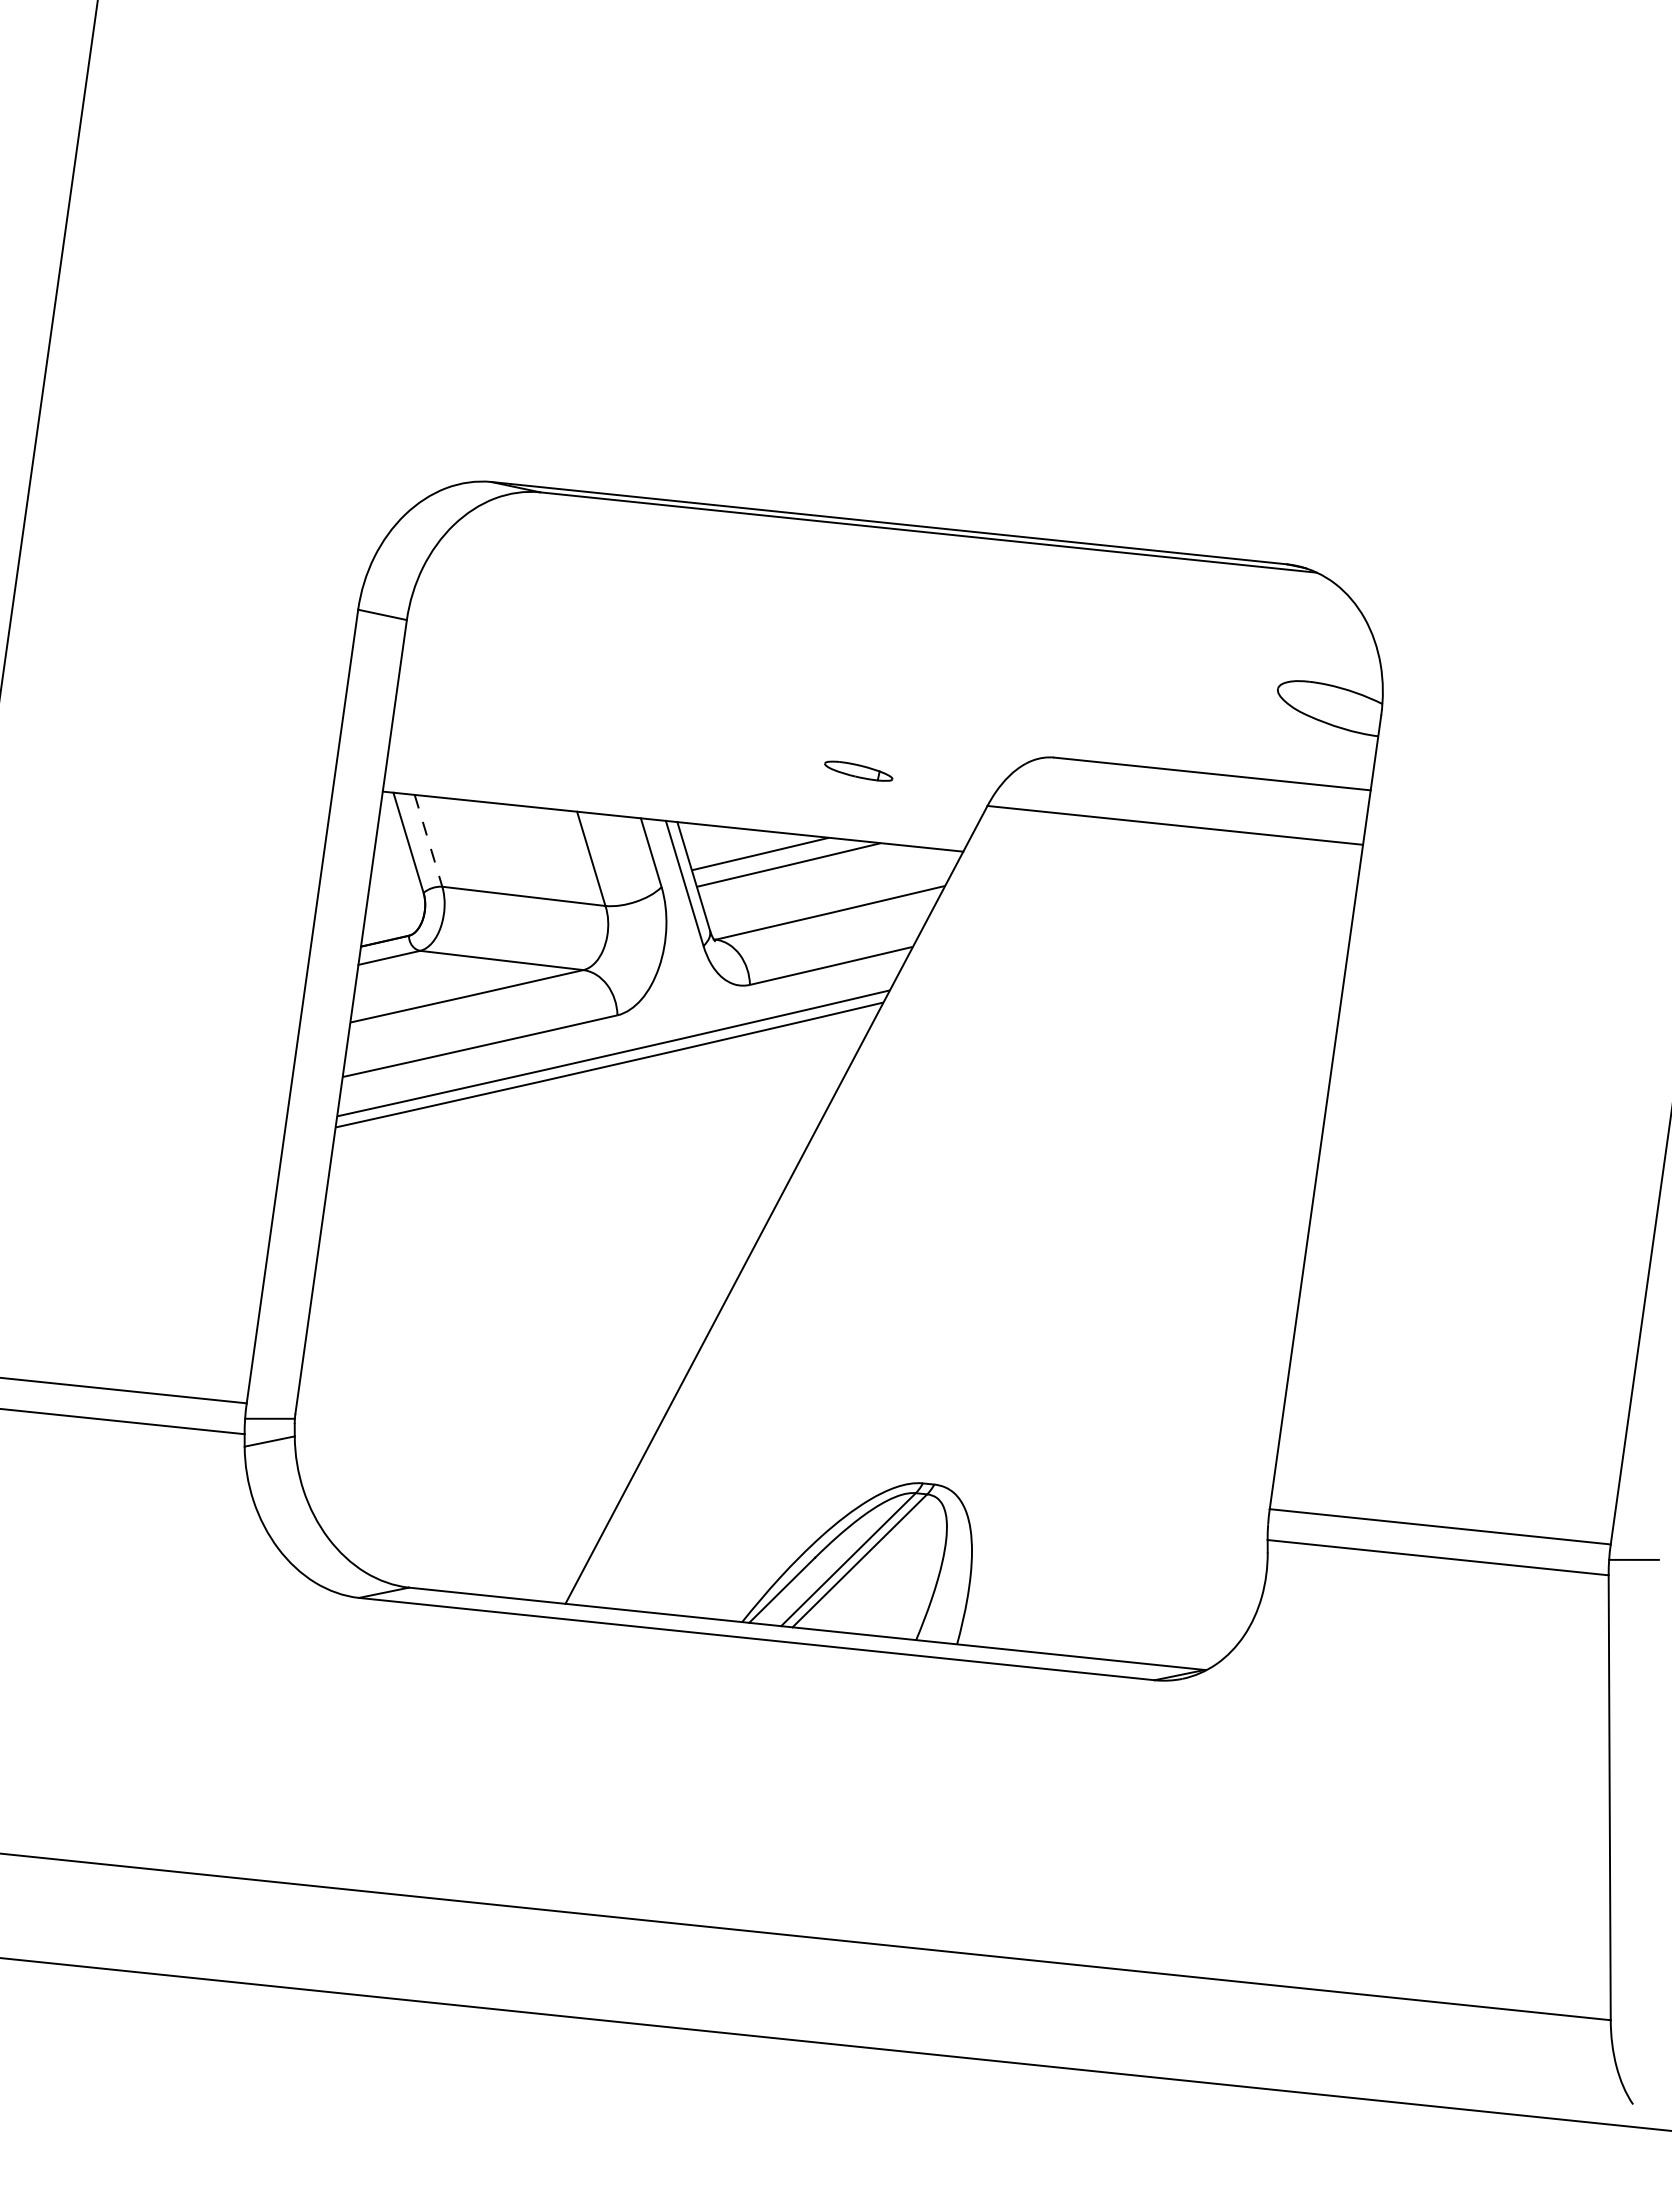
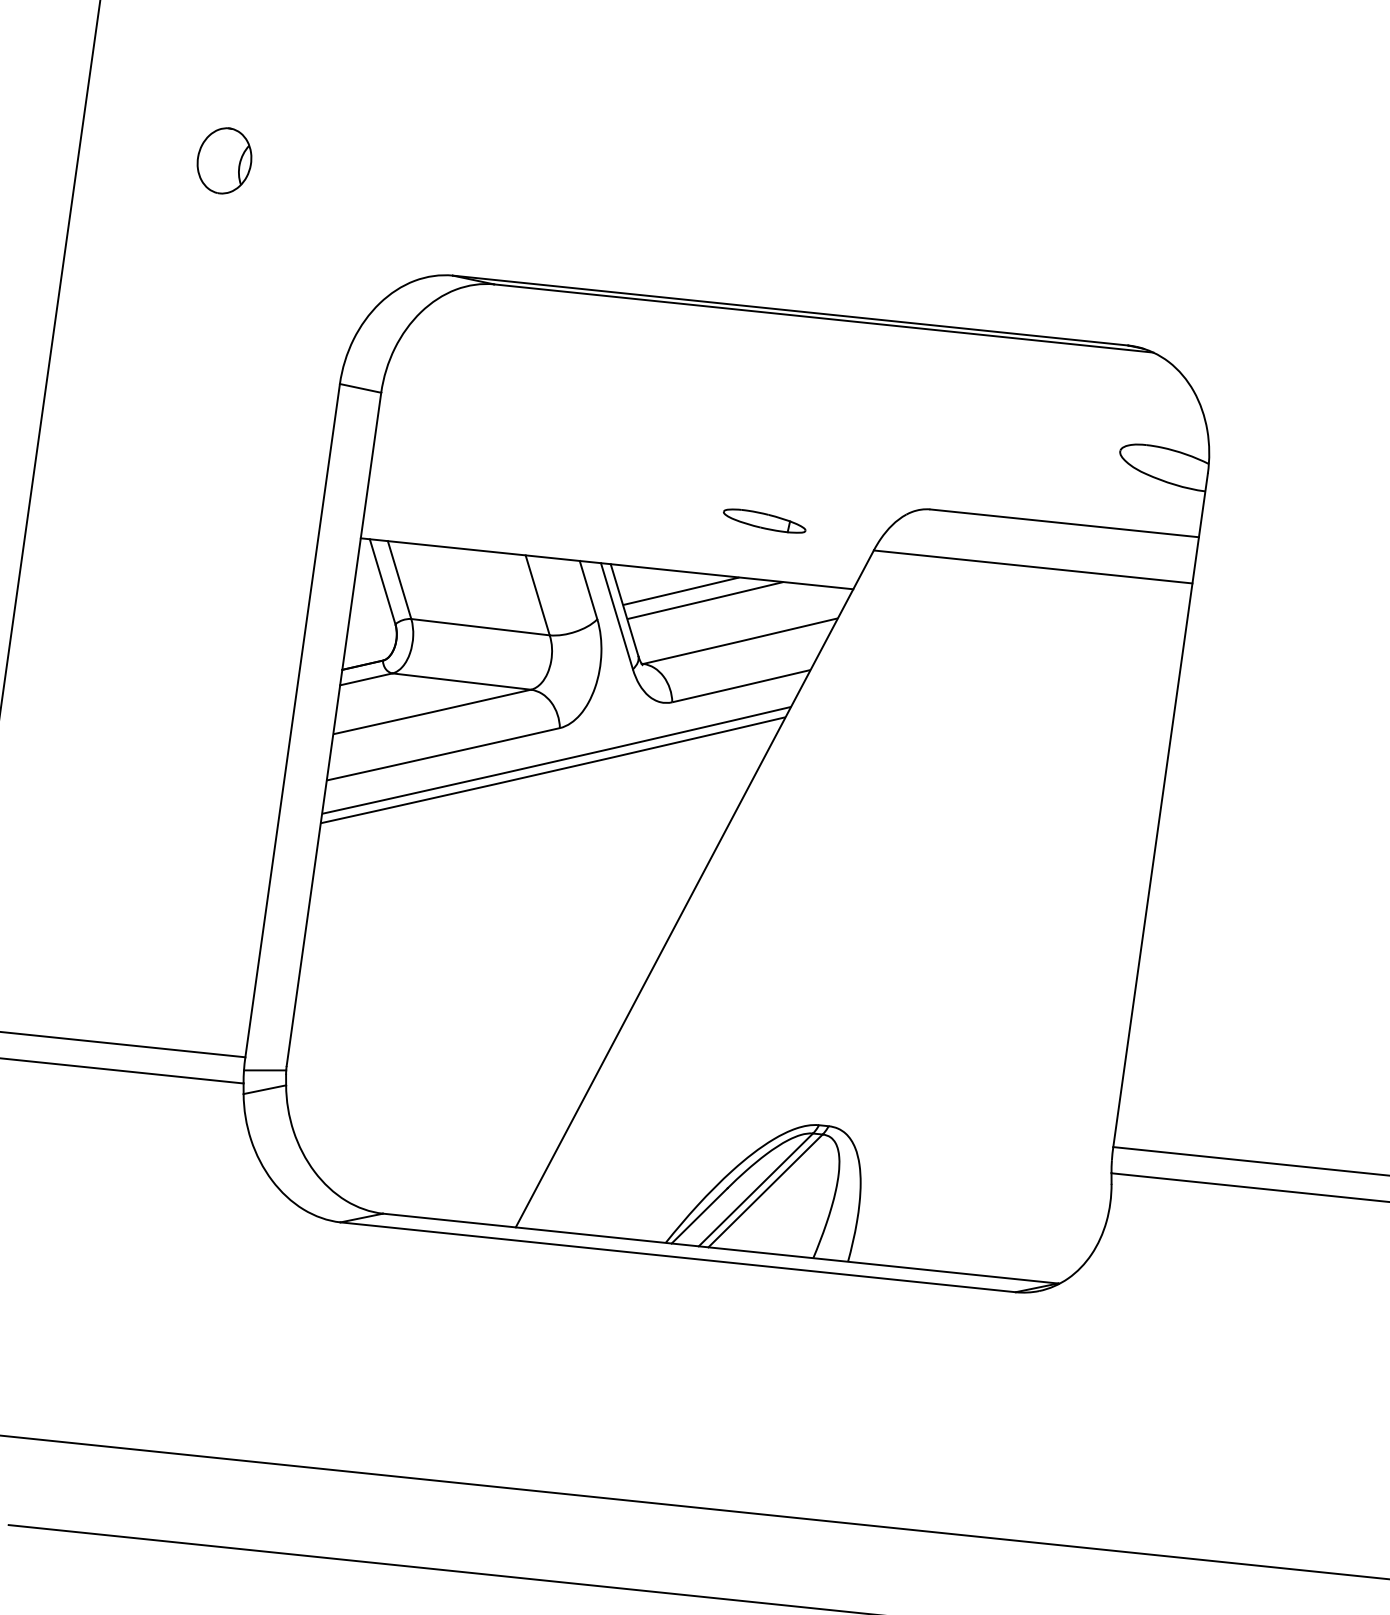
part: (221, 346) -> (223, 160), added
part: (858, 770) -> (764, 520), size x1.43
line: (428, 840) -> (399, 579), dashed -> solid

